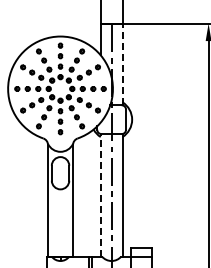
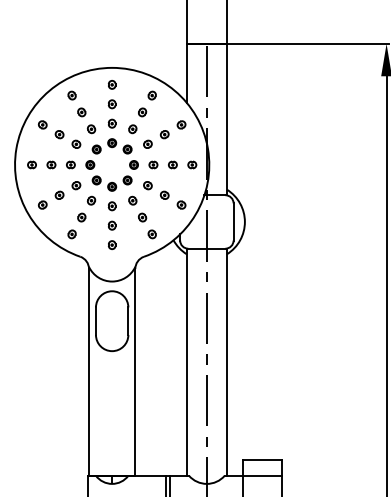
line: (122, 64) -> (227, 119), dashed -> solid
line: (100, 194) -> (186, 360), dashed -> solid

